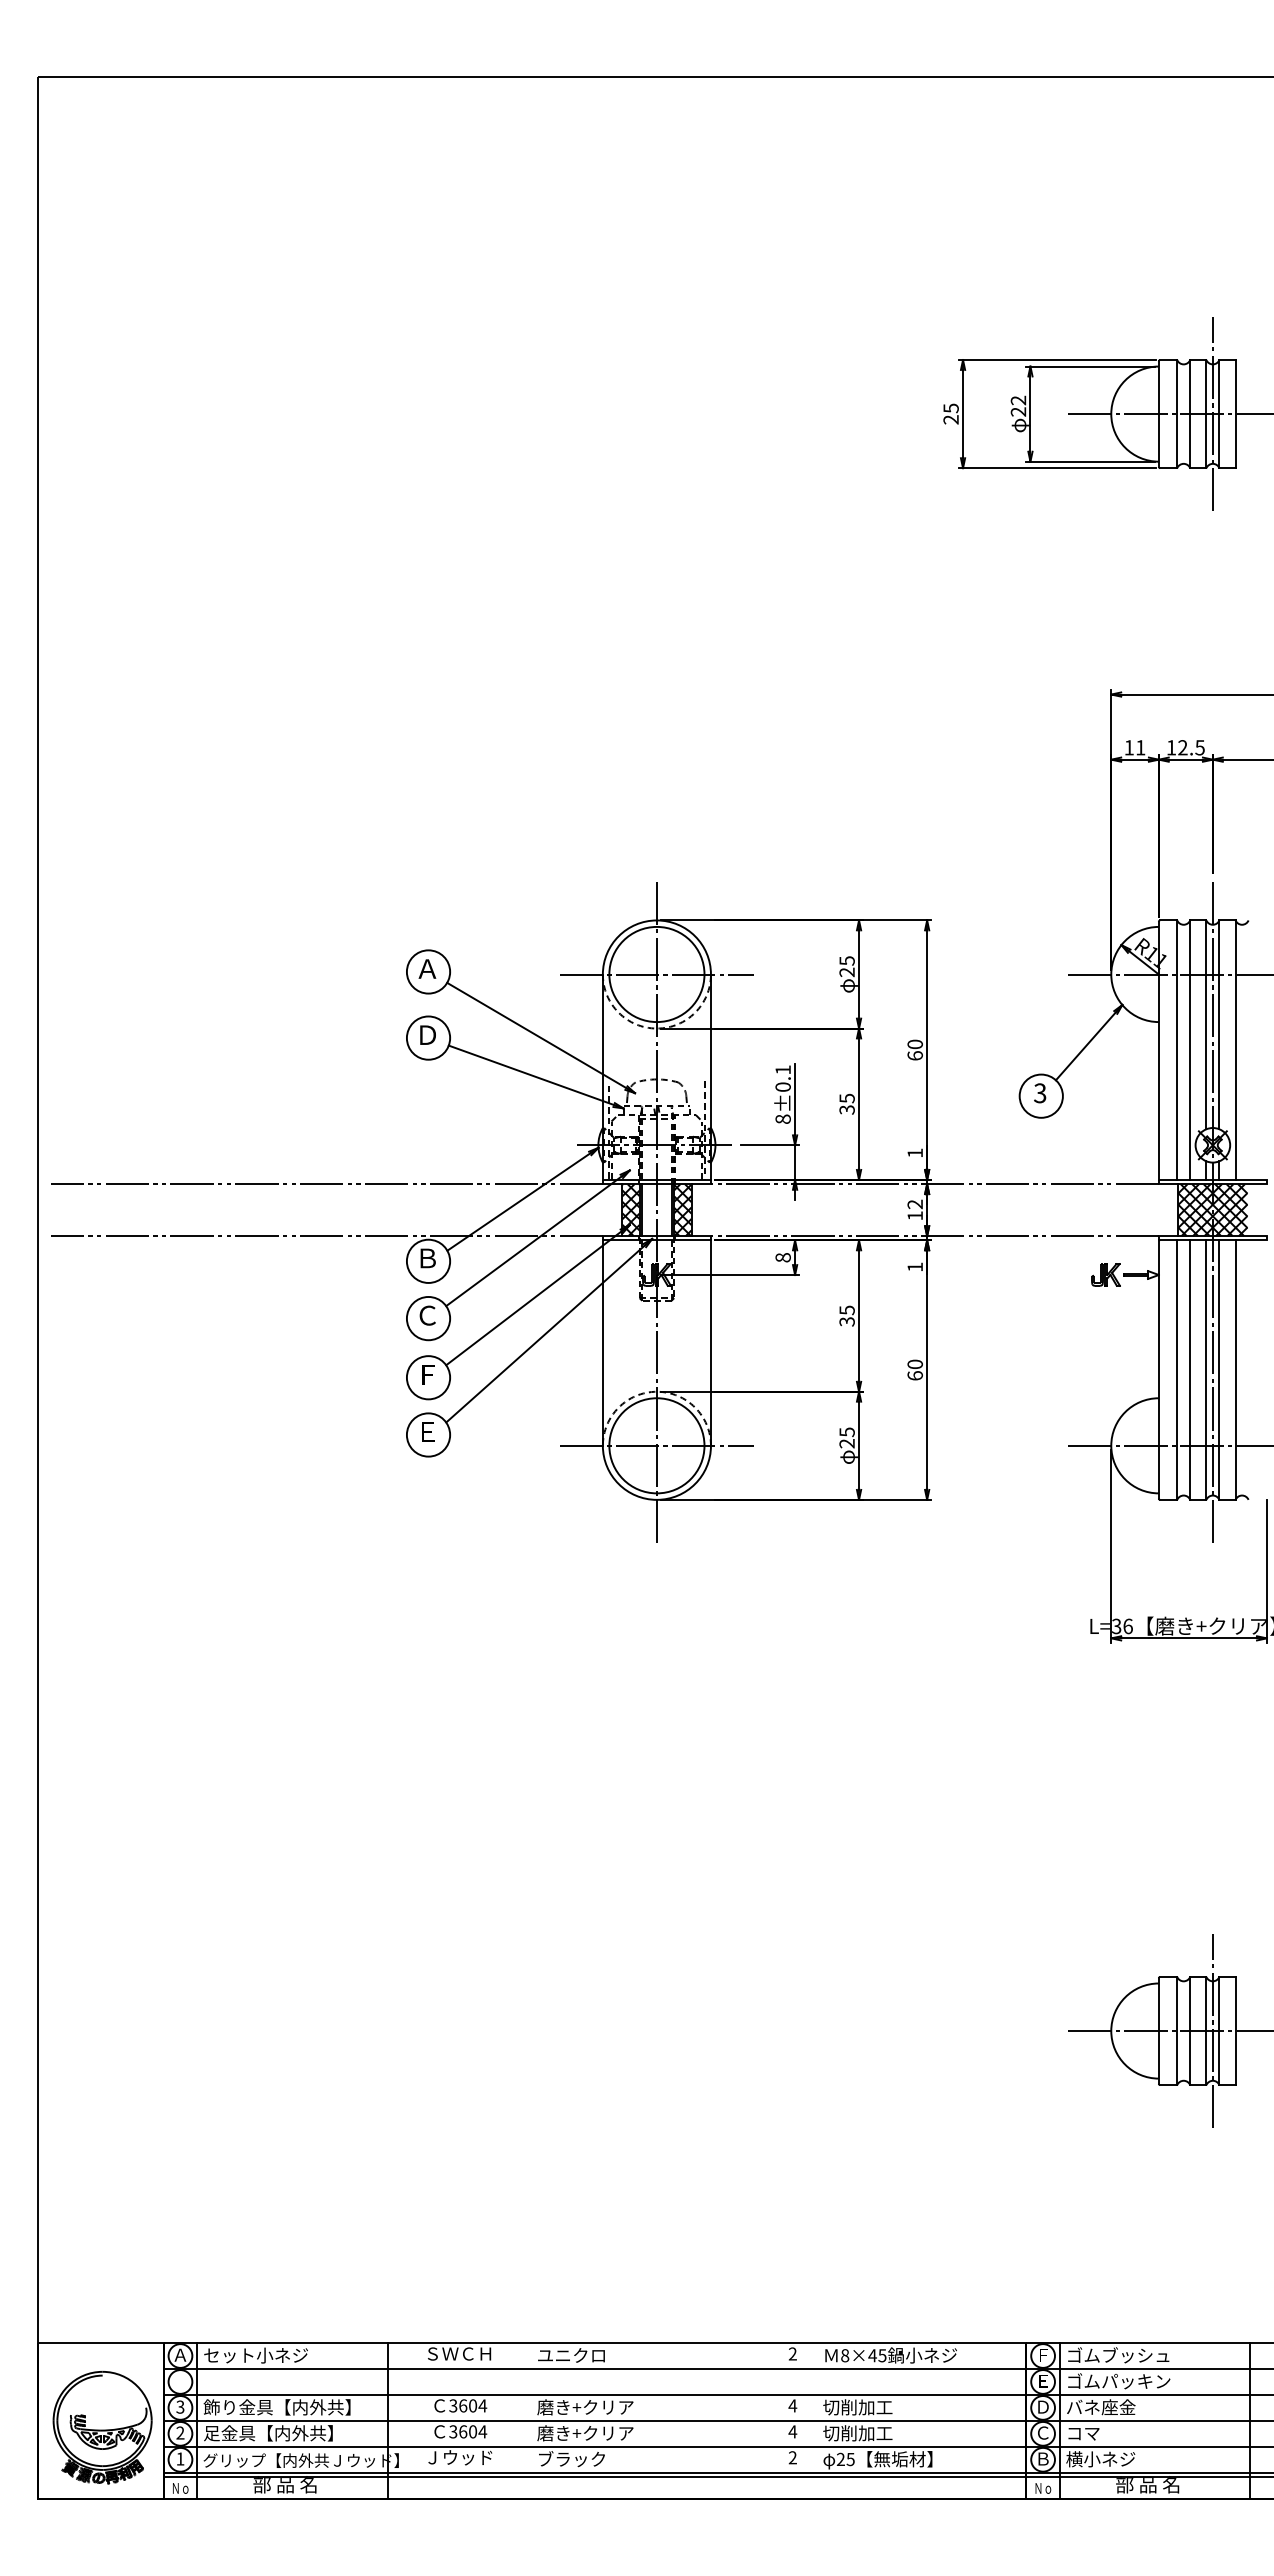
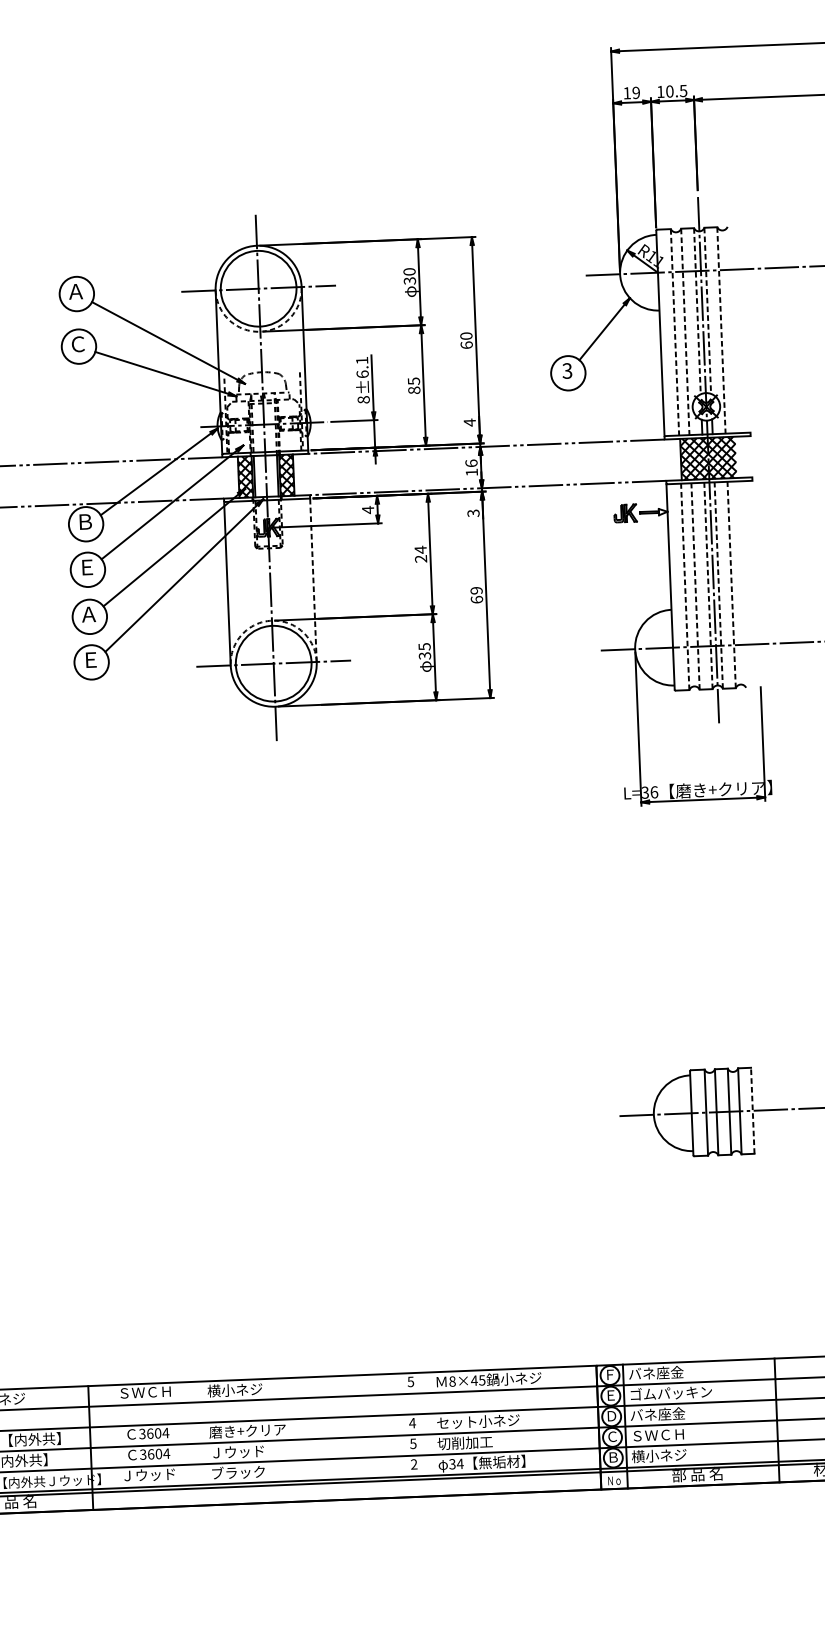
text: (1140, 747) -> (636, 92), 11 -> 19
text: (1182, 747) -> (669, 91), 12.5 -> 10.5
text: (846, 966) -> (409, 276), 25 -> 30
line: (1206, 1025) -> (697, 311), solid -> dashed
line: (1219, 1025) -> (707, 311), solid -> dashed
text: (427, 1035) -> (78, 344), Ｄ -> Ｃ
line: (1177, 1050) -> (675, 332), solid -> dashed
line: (1190, 1050) -> (685, 332), solid -> dashed
line: (1235, 1050) -> (721, 330), solid -> dashed
text: (782, 1086) -> (362, 373), 8±0.1 -> 8±6.1
text: (846, 1109) -> (413, 390), 35 -> 85
text: (914, 1153) -> (469, 422), 1 -> 4
text: (914, 1204) -> (470, 463), 12 -> 16
text: (782, 1257) -> (367, 509), 8 -> 4
text: (914, 1266) -> (472, 512), 1 -> 3
text: (427, 1315) -> (87, 567), Ｃ -> Ｅ
text: (846, 1315) -> (420, 553), 35 -> 24
line: (710, 1343) -> (313, 580), solid -> dashed
text: (914, 1364) -> (476, 590), 60 -> 69
line: (1177, 1370) -> (685, 587), solid -> dashed
line: (1190, 1370) -> (695, 586), solid -> dashed
line: (1206, 1370) -> (708, 586), solid -> dashed
line: (1219, 1370) -> (718, 585), solid -> dashed
line: (1235, 1370) -> (731, 585), solid -> dashed
text: (427, 1374) -> (88, 614), Ｆ -> Ａ
text: (847, 1443) -> (425, 655), 25 -> 35
line: (1212, 2030) -> (734, 1111), removed
line: (1235, 2030) -> (752, 1110), solid -> dashed
text: (792, 2353) -> (410, 1381), 2 -> 5
text: (571, 2355) -> (234, 1390), ユニクロ -> 横小ネジ
text: (1118, 2355) -> (669, 1372), ゴムブッシュ -> バネ座金
text: (875, 2407) -> (478, 1421), 切削加工 -> セット小ネジ
text: (792, 2431) -> (413, 1443), 4 -> 5
text: (585, 2433) -> (248, 1451), 磨き+クリア -> Ｊウッド
text: (1100, 2433) -> (658, 1435), コマ -> ＳＷＣＨ
text: (845, 2459) -> (456, 1464), 25 -> 34

